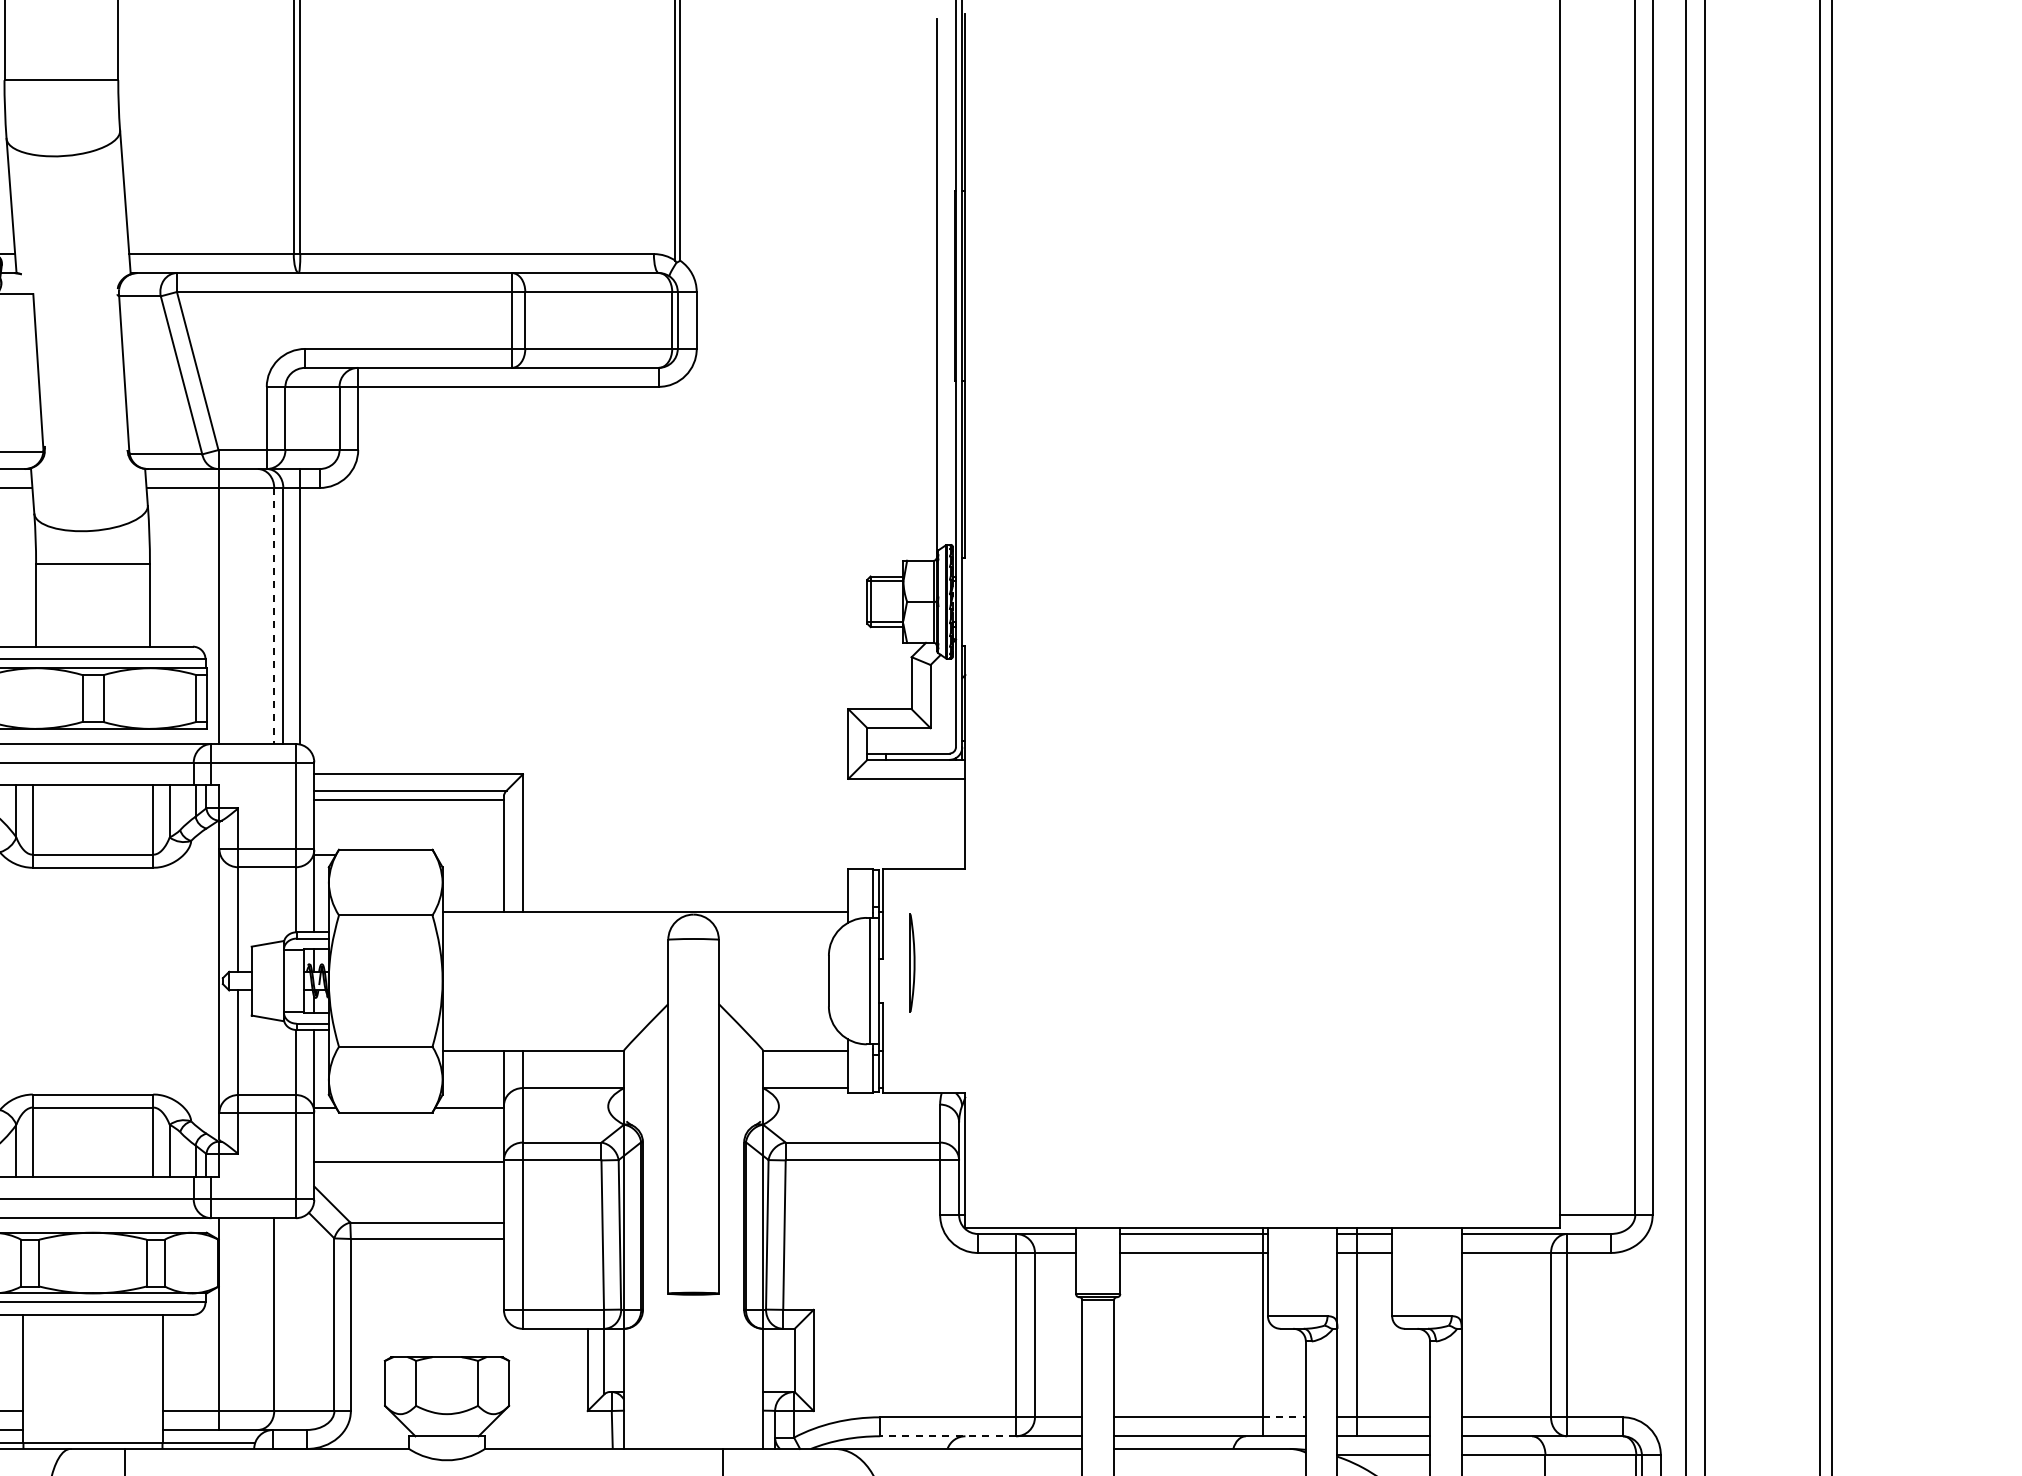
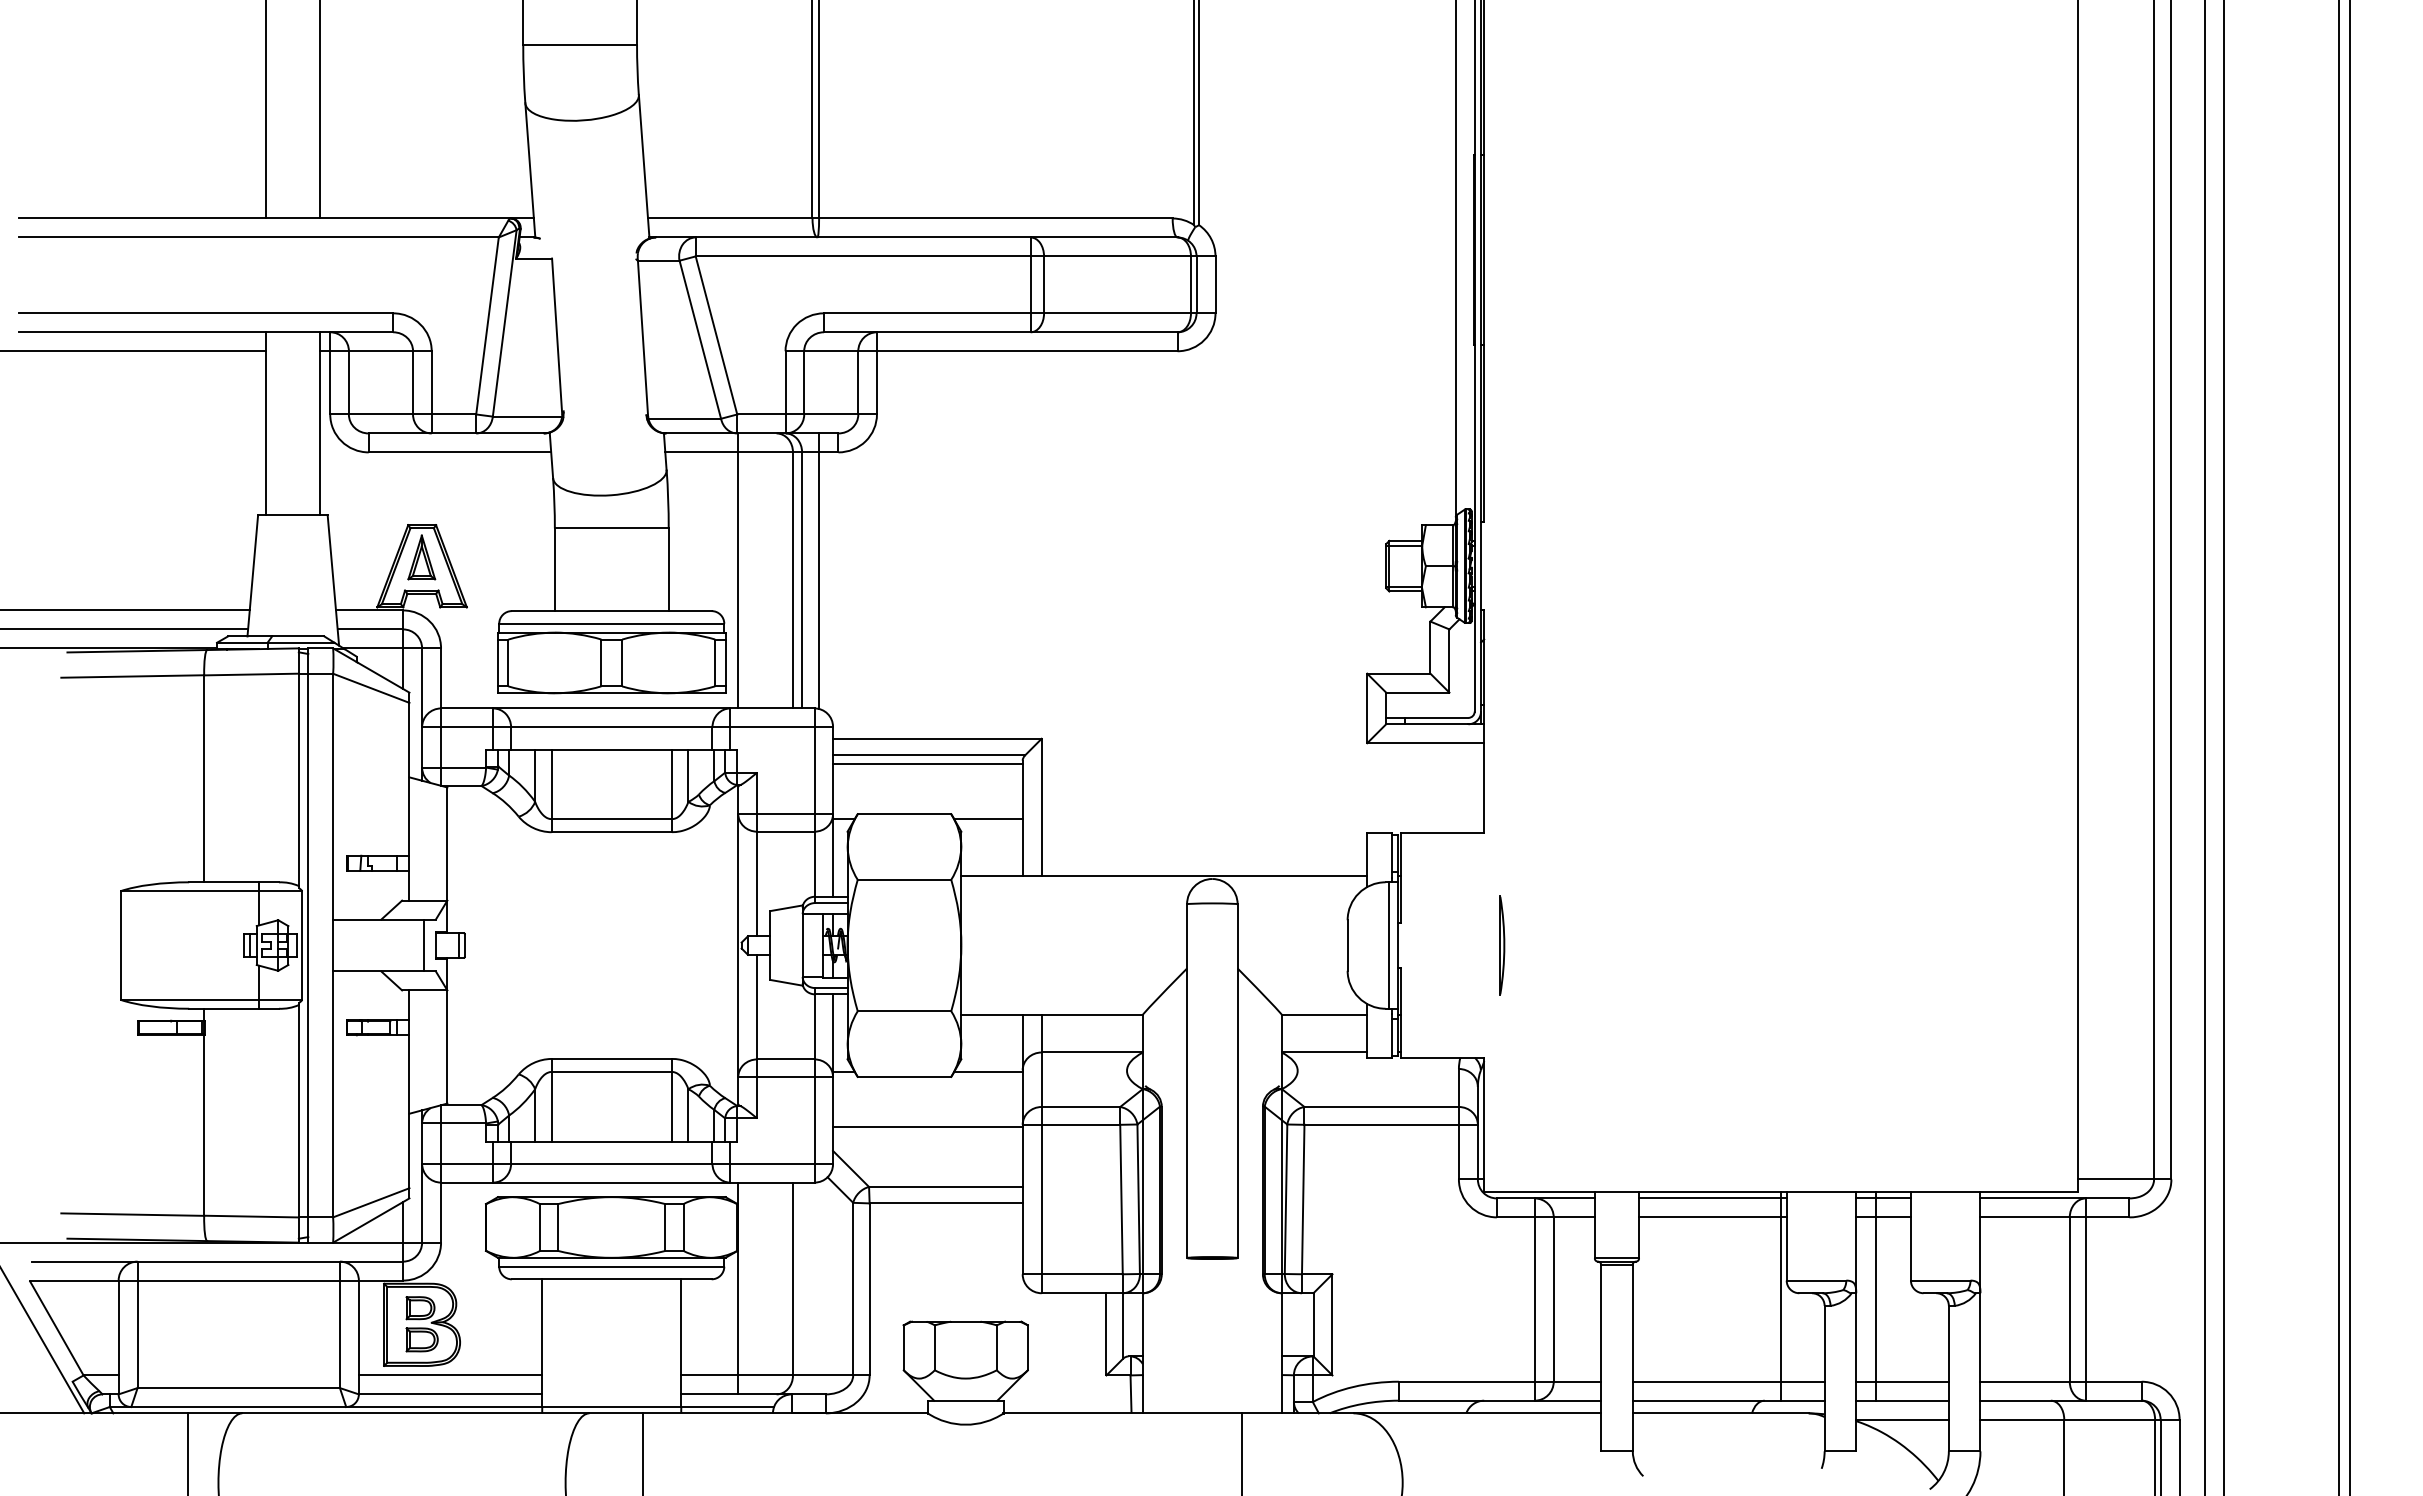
line: (273, 616) -> (792, 580), dashed -> solid
line: (469, 855) -> (988, 819), added
part: (912, 963) -> (1502, 945), moved
line: (1283, 1417) -> (1802, 1381), dashed -> solid
line: (947, 1436) -> (1466, 1400), dashed -> solid

